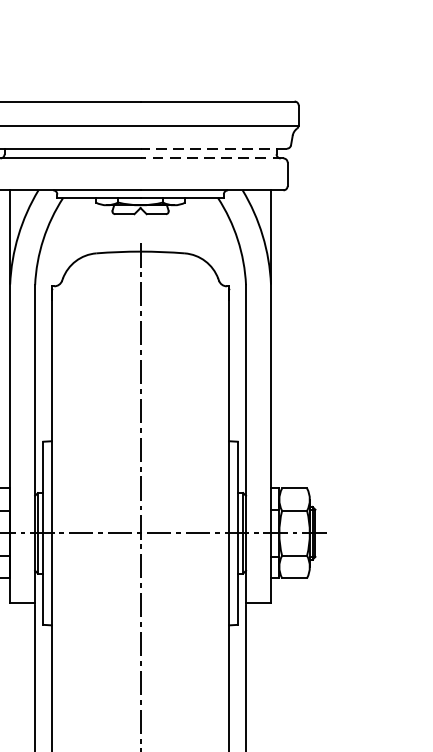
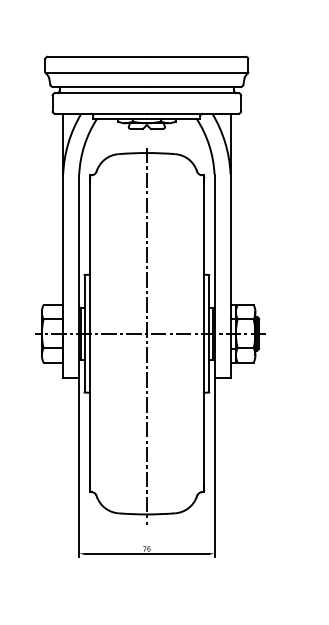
line: (213, 147) -> (193, 86), dashed -> solid
line: (211, 158) -> (192, 93), dashed -> solid

